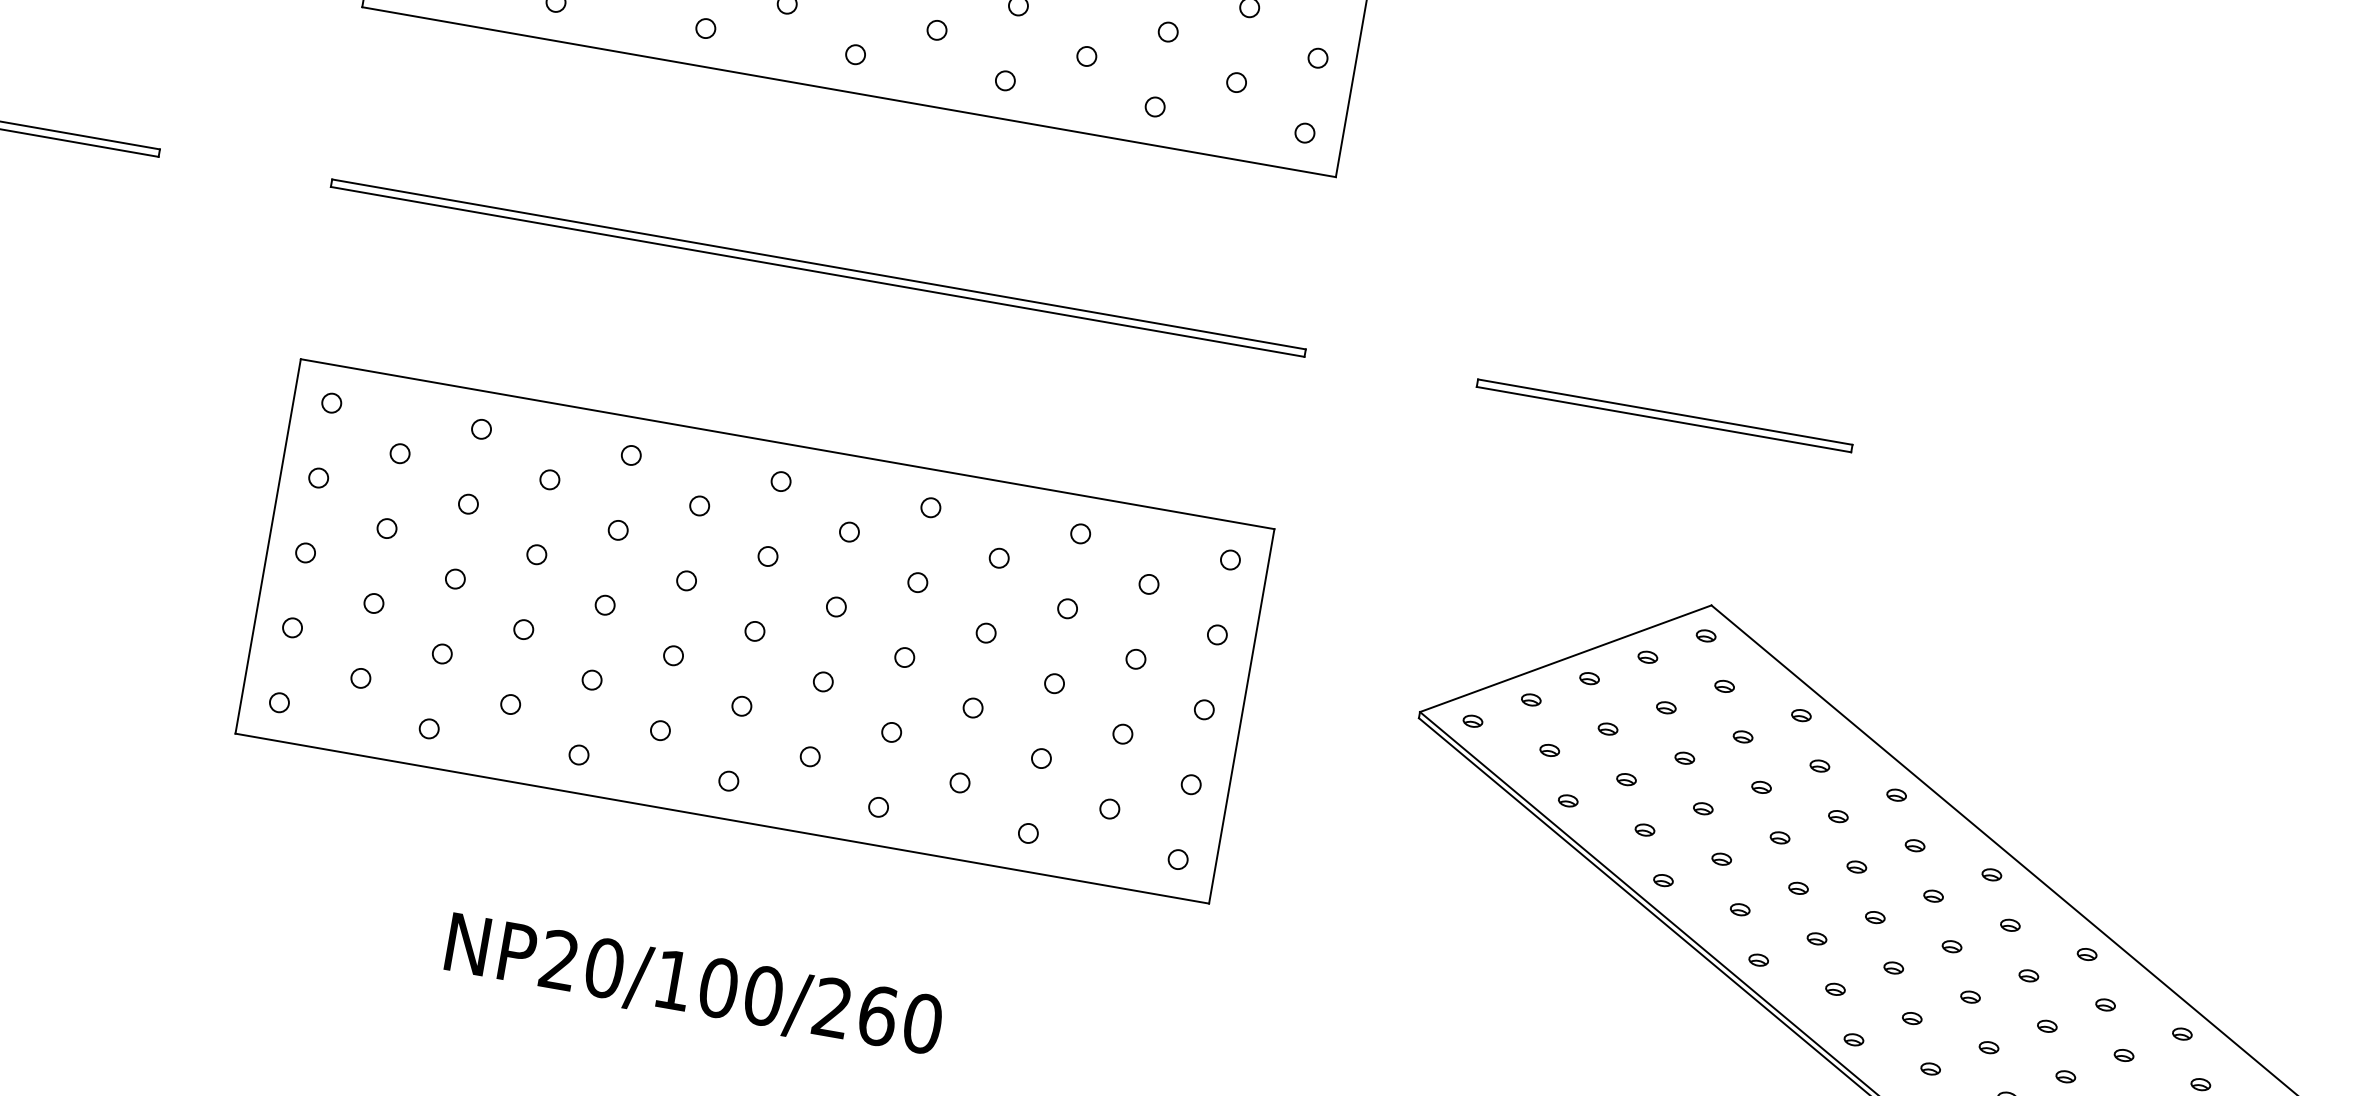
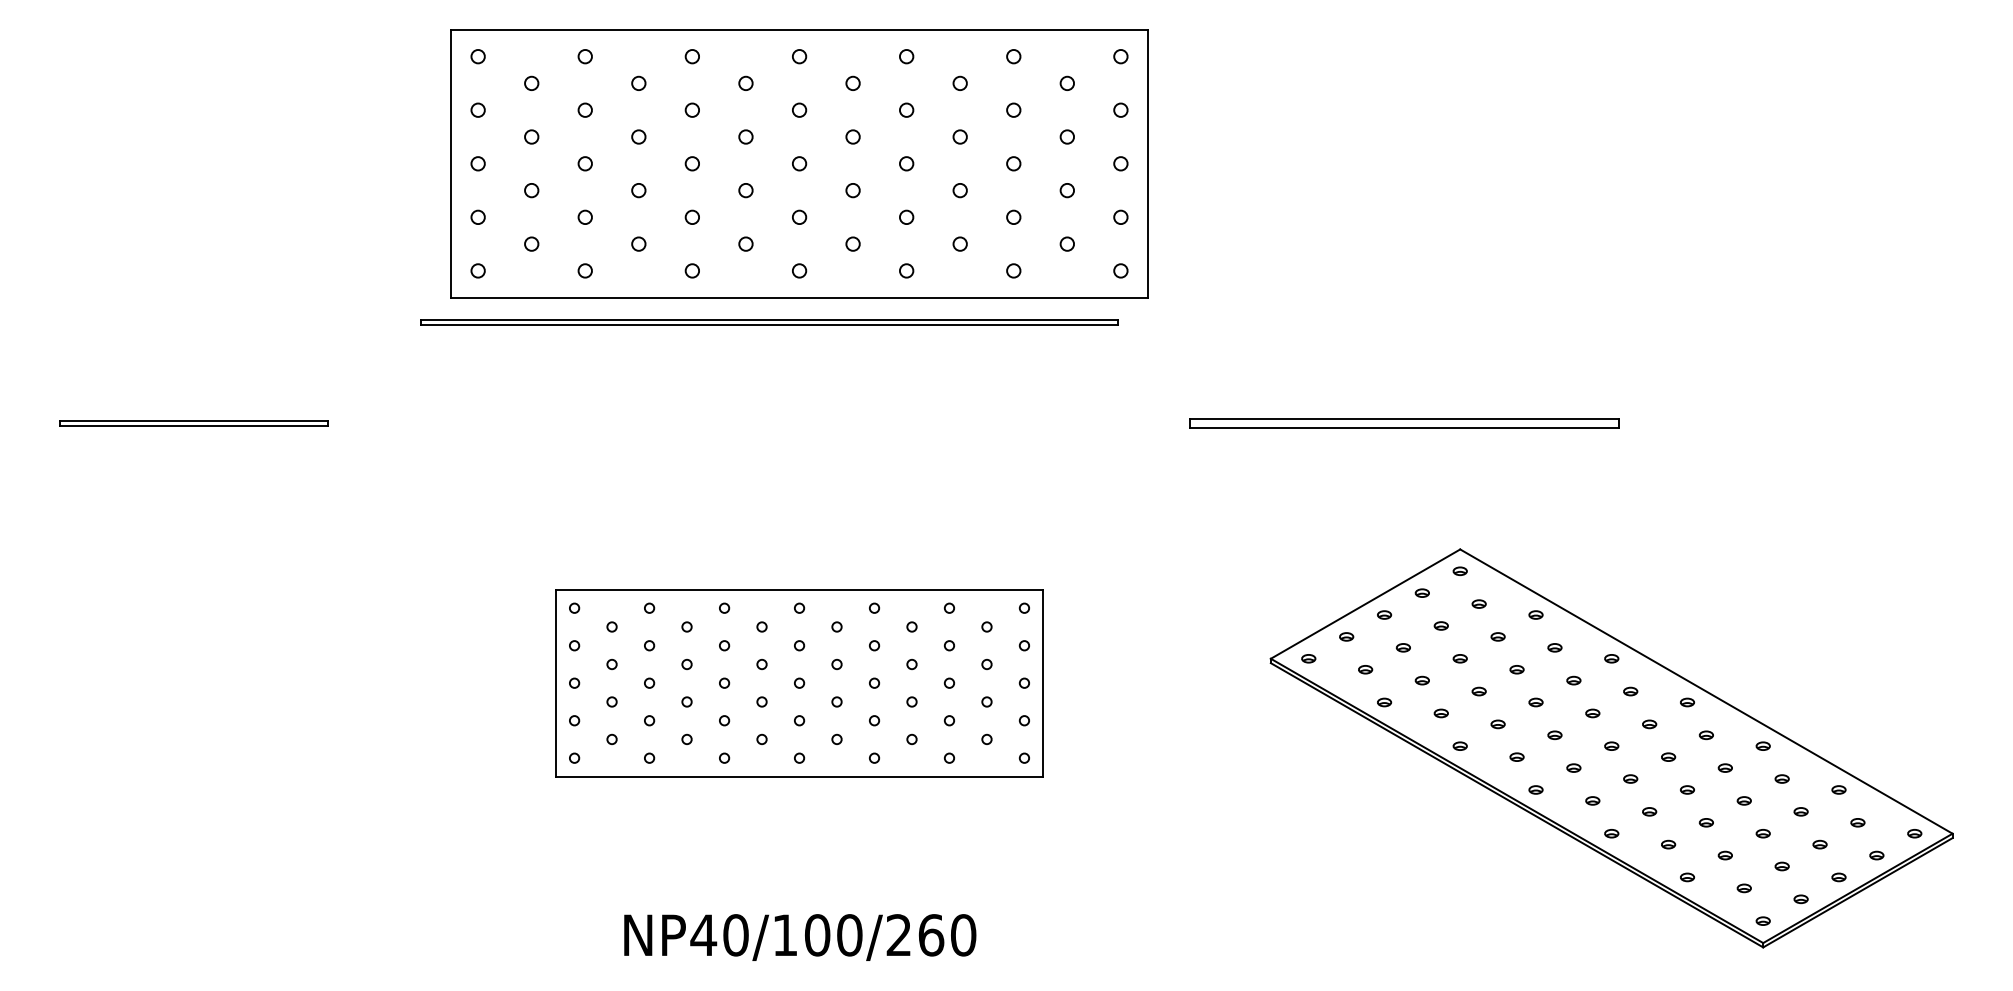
part: (818, 268) -> (769, 322), moved
part: (1664, 415) -> (1404, 423), size x1.6
part: (755, 630) -> (799, 682), size x0.7
text: (559, 959) -> (703, 934), NP20/100/260 -> NP40/100/260

